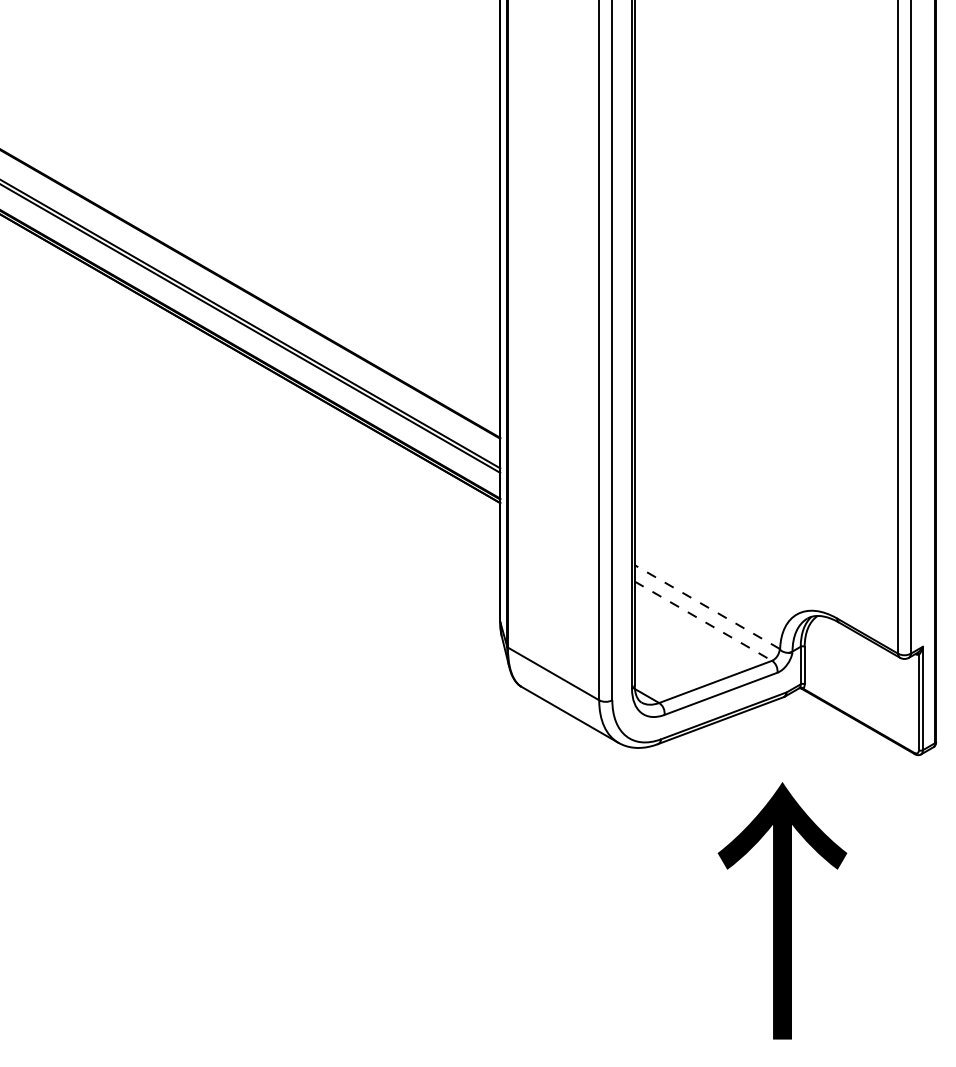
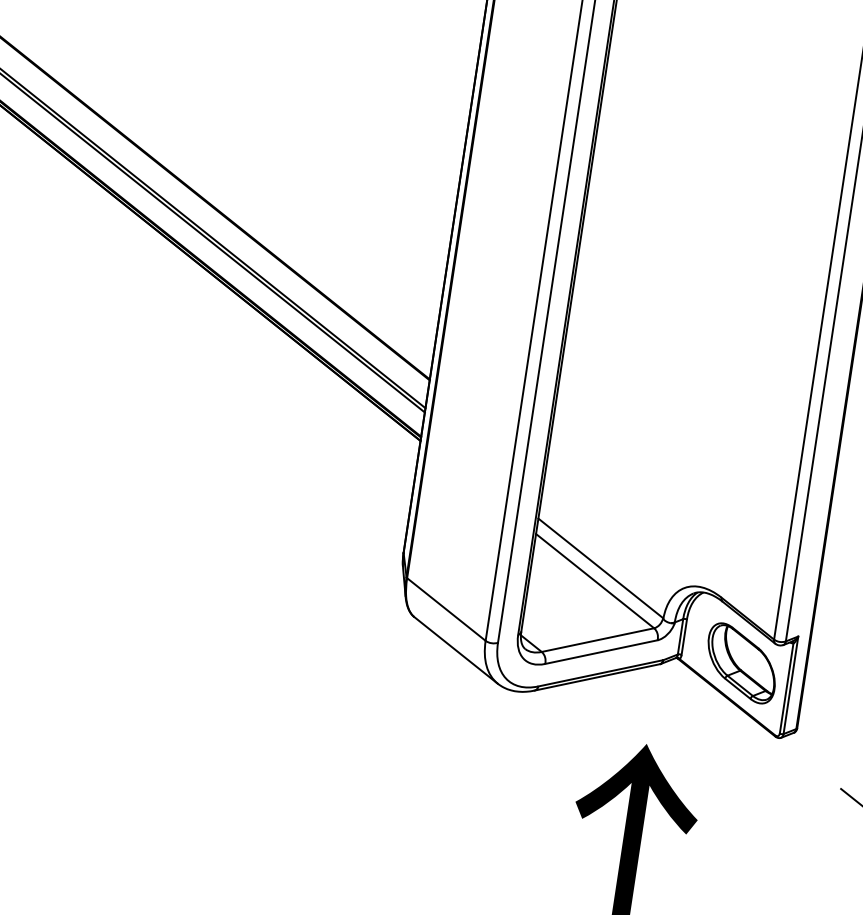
line: (707, 607) -> (600, 568), dashed -> solid
line: (703, 621) -> (595, 581), dashed -> solid
part: (868, 683) -> (741, 663), added

